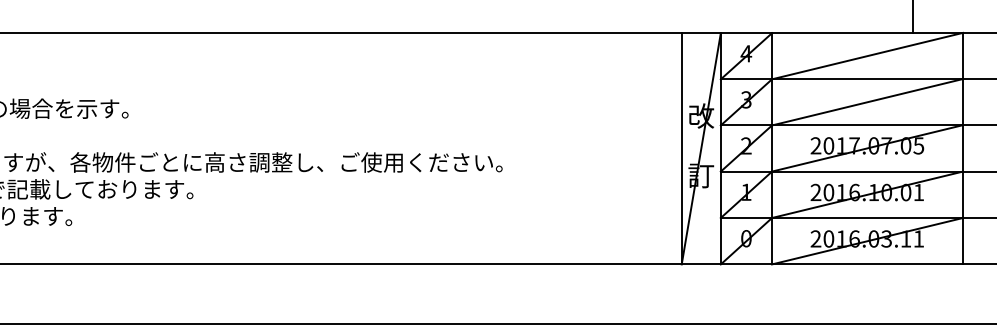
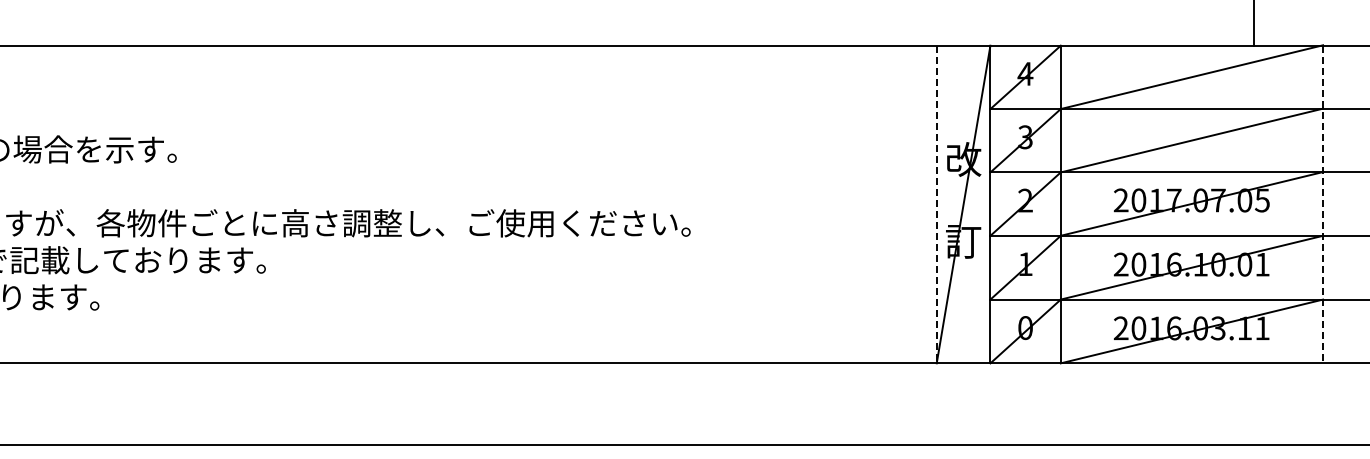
line: (681, 148) -> (936, 204), solid -> dashed
line: (963, 148) -> (1323, 204), solid -> dashed

